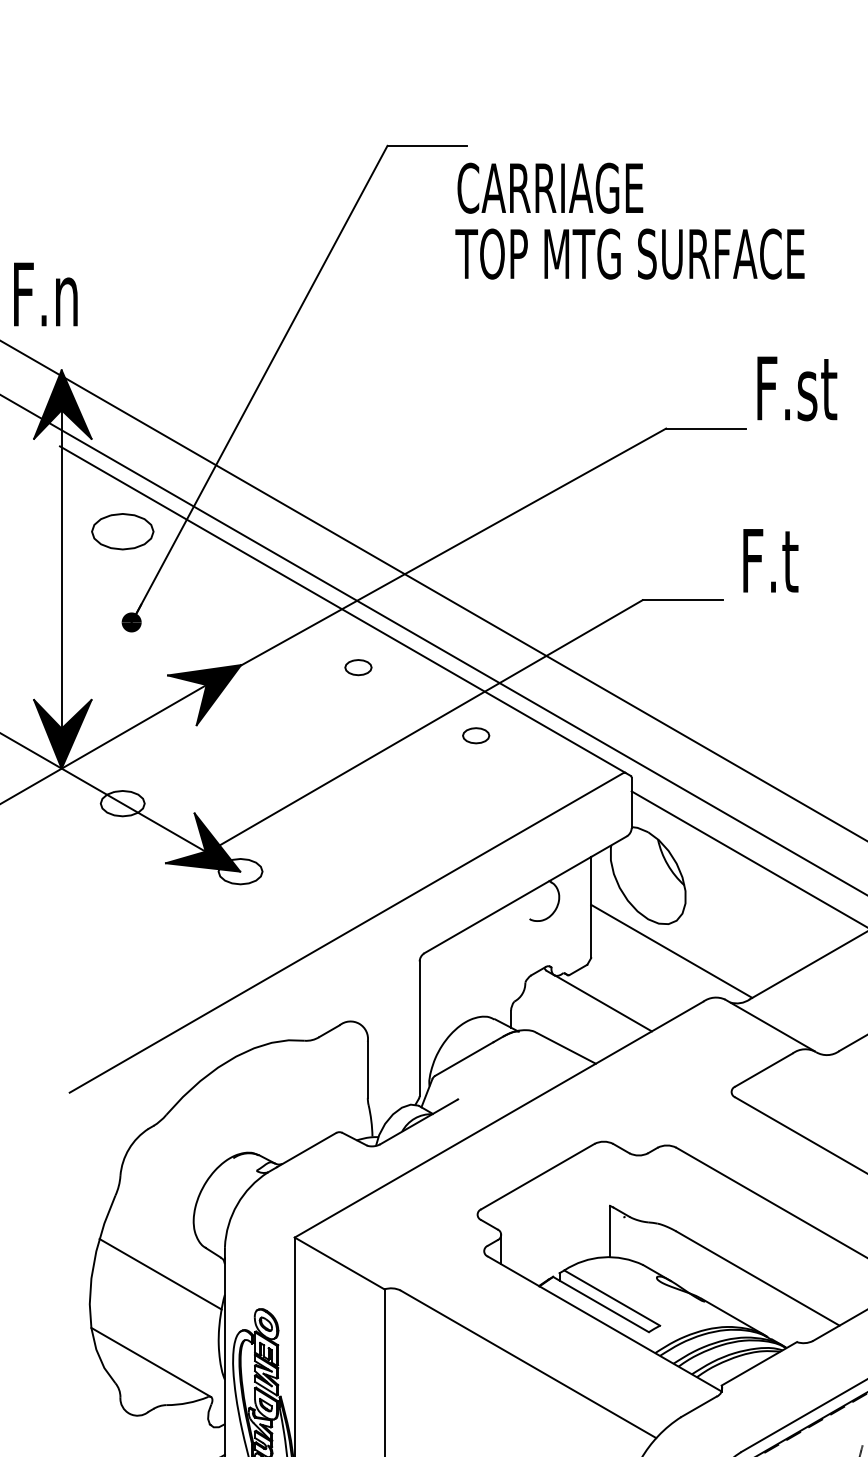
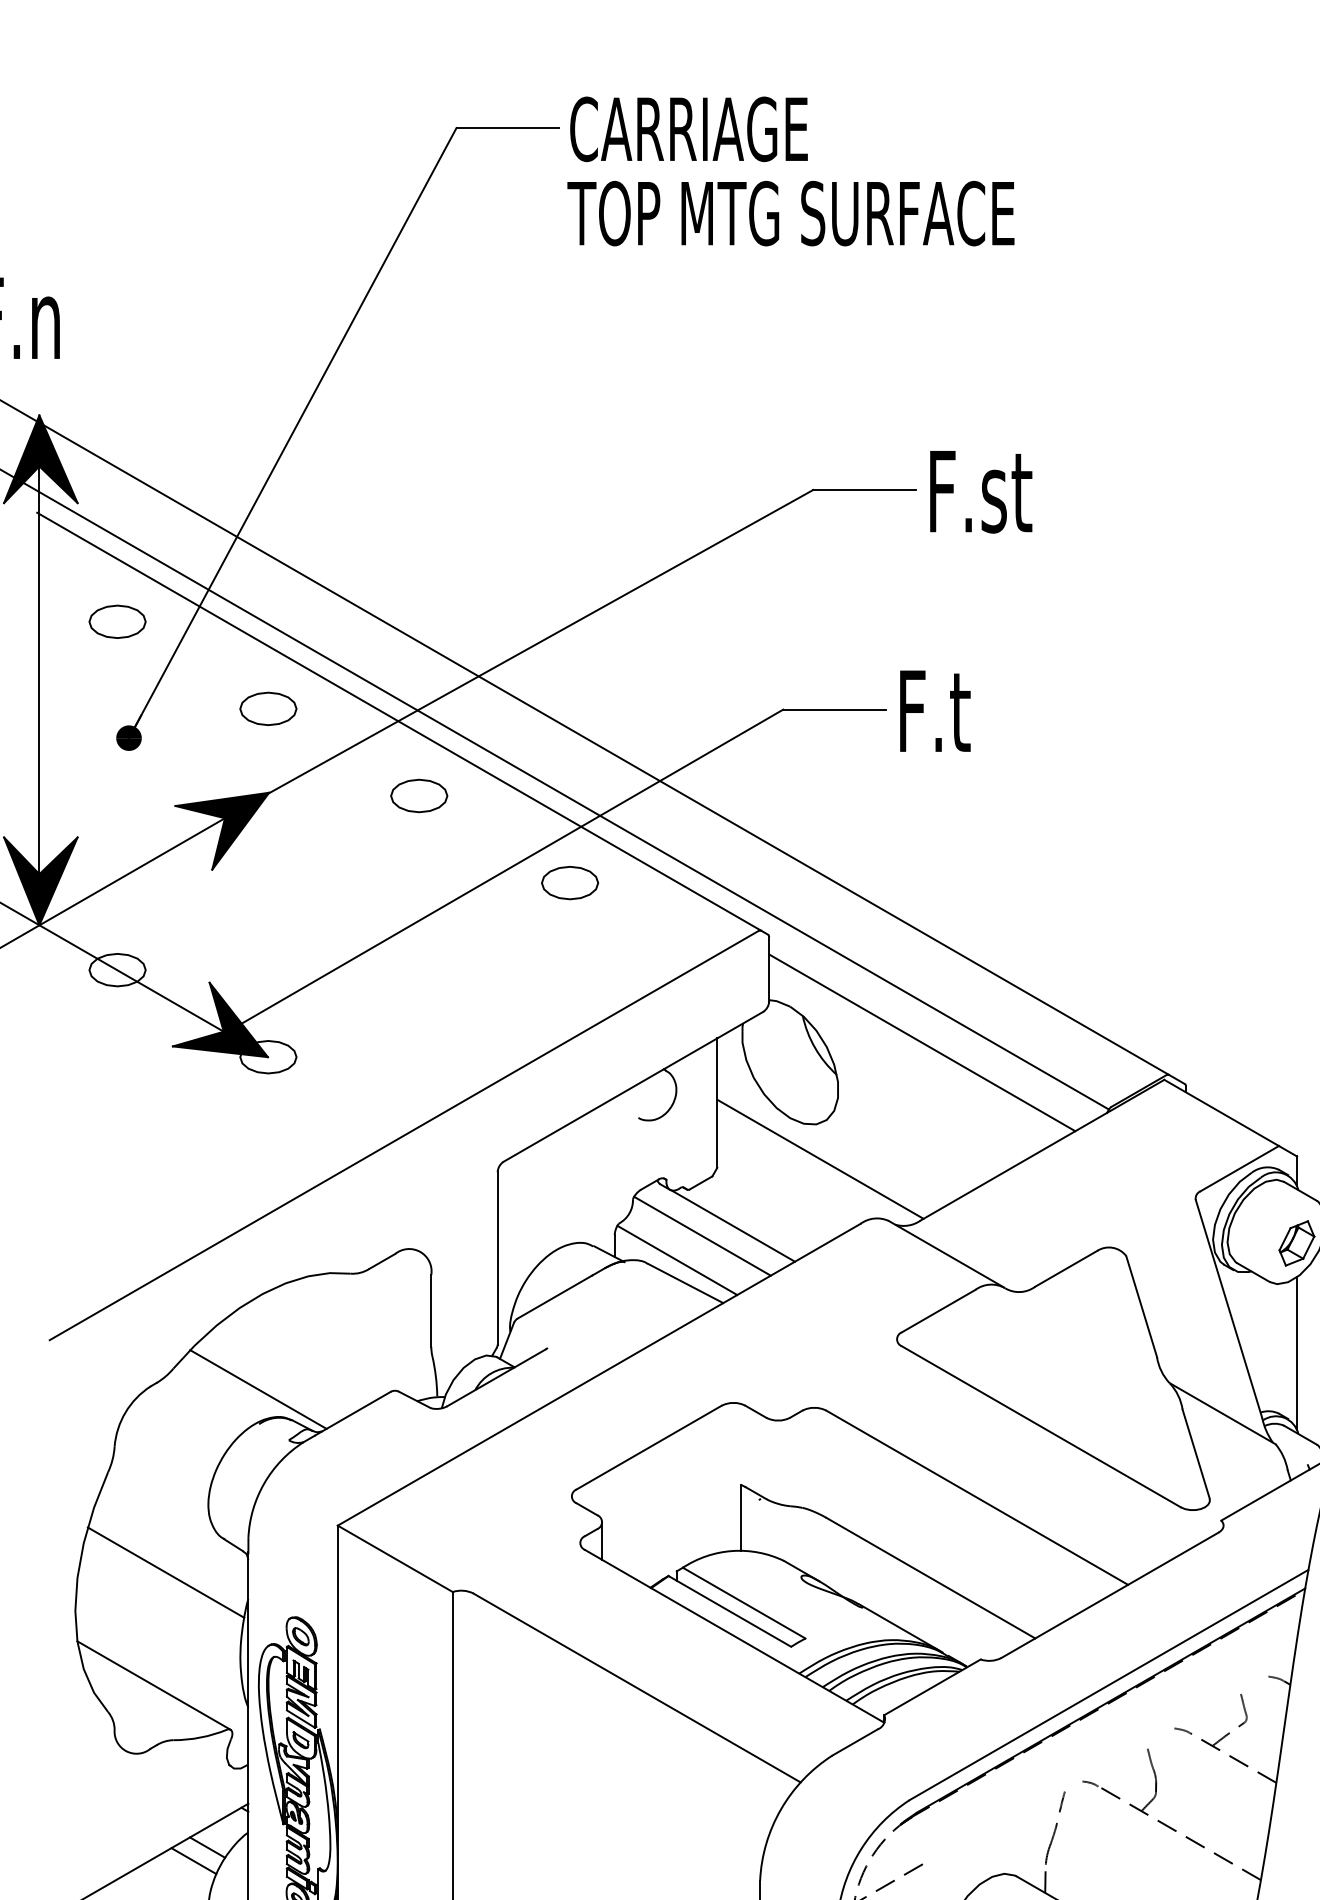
text: (629, 221) -> (790, 171), moved
text: (797, 389) -> (981, 492), moved
part: (122, 531) -> (117, 621), size x0.71
text: (771, 560) -> (935, 710), moved
part: (240, 599) -> (268, 708), added
part: (358, 667) -> (419, 795), size x1.67
part: (475, 735) -> (569, 883), size x1.67
line: (579, 1010) -> (702, 1235), added
line: (560, 1030) -> (677, 1260), added
line: (232, 1131) -> (258, 1389), added

